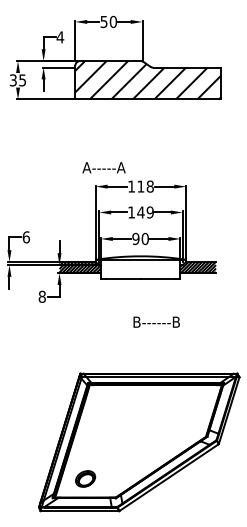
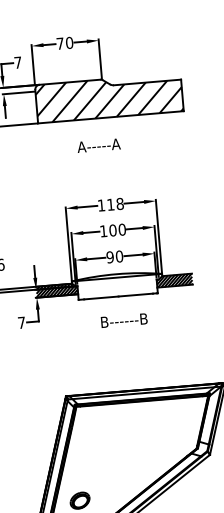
text: (103, 22) -> (59, 44), 50 -> 70
text: (60, 37) -> (18, 62), 4 -> 7
text: (103, 167) -> (98, 145), moved
text: (145, 212) -> (117, 230), 149 -> 100
text: (41, 296) -> (20, 322), 8 -> 7
text: (156, 321) -> (124, 319), moved

